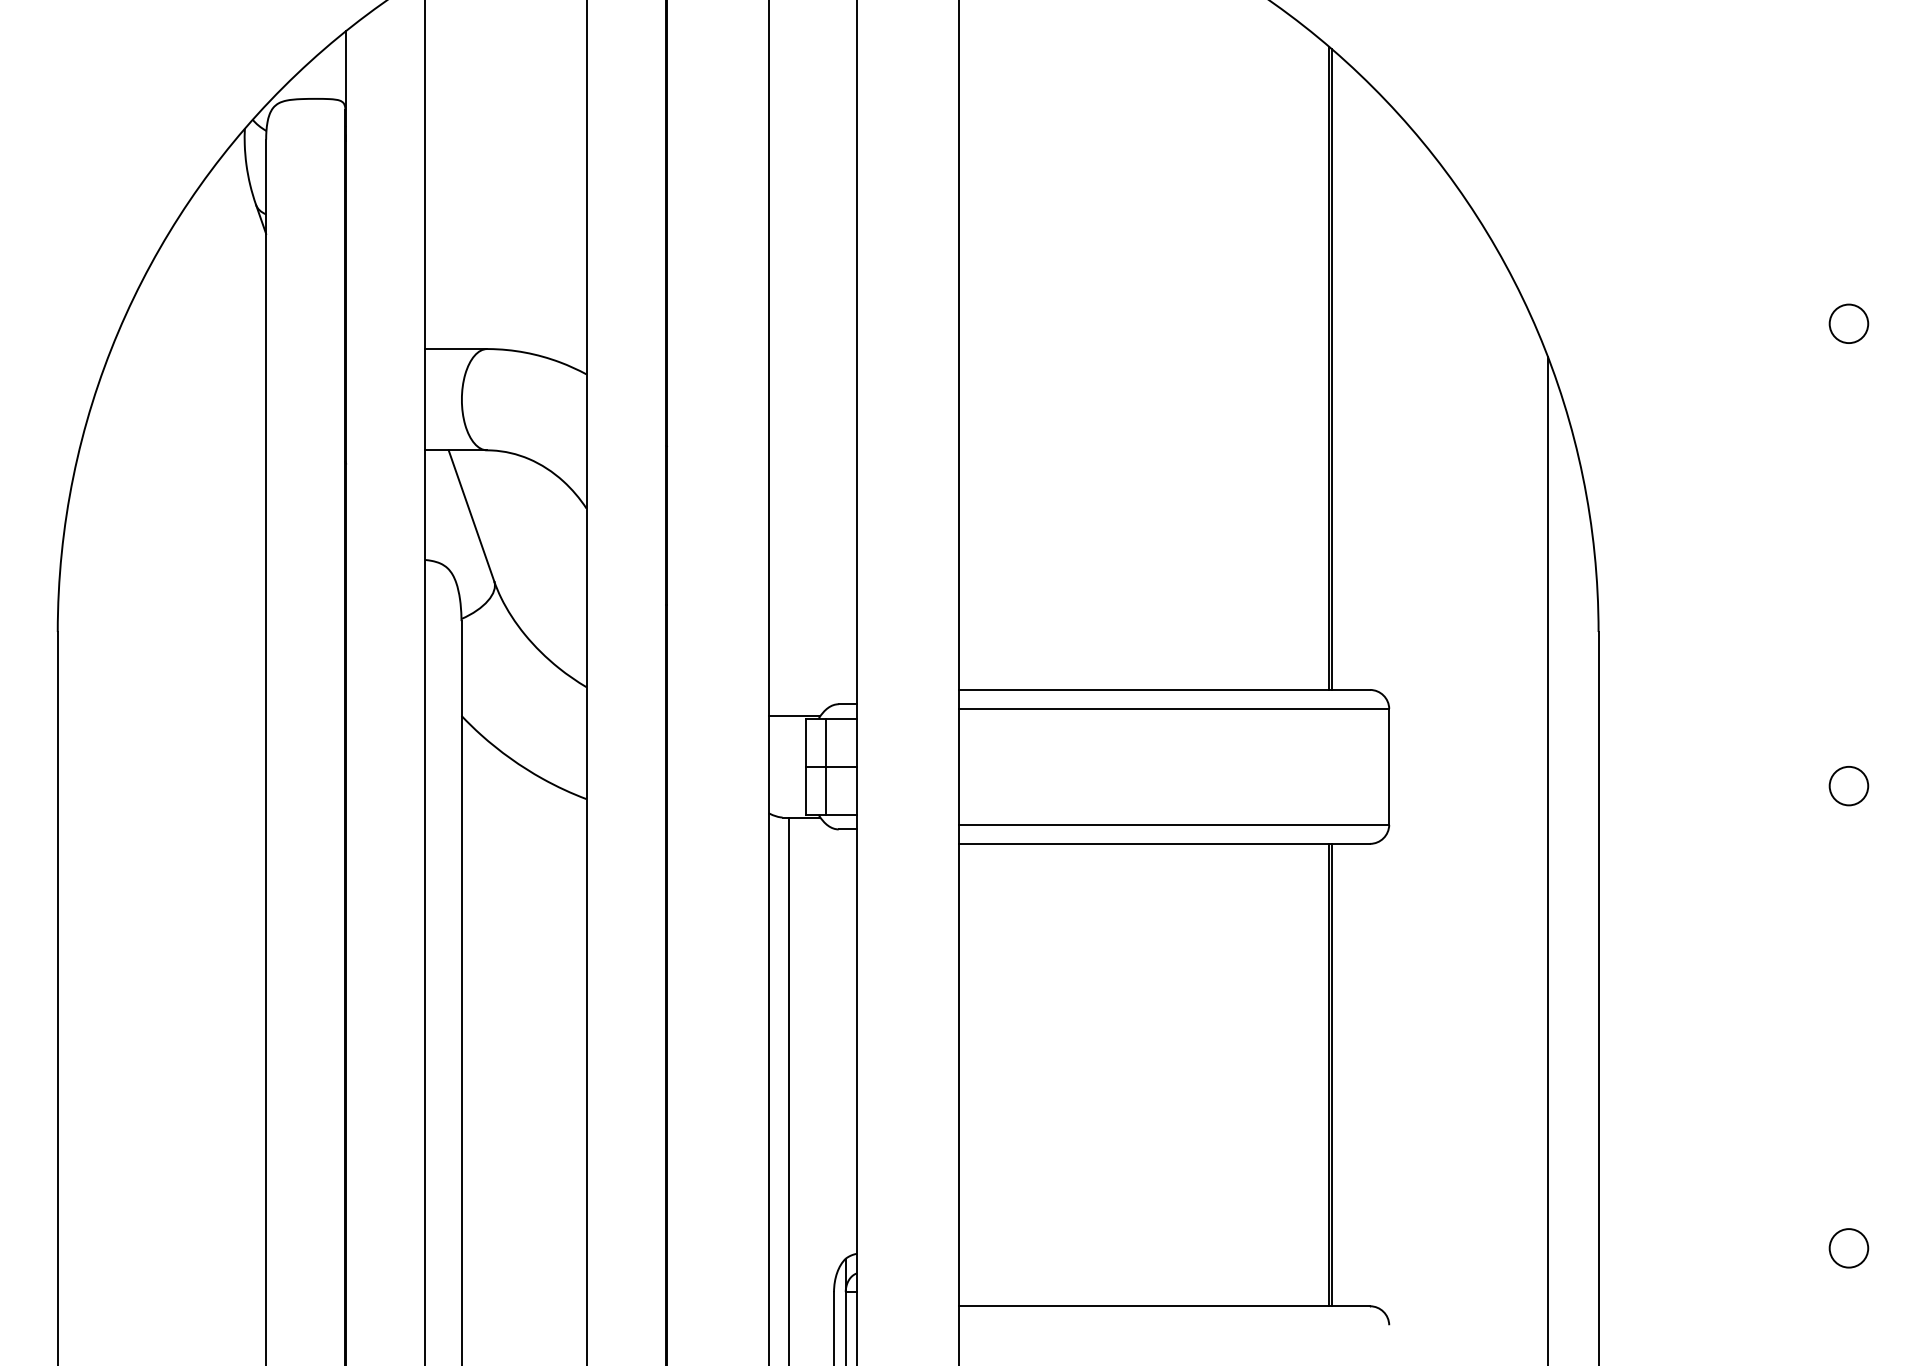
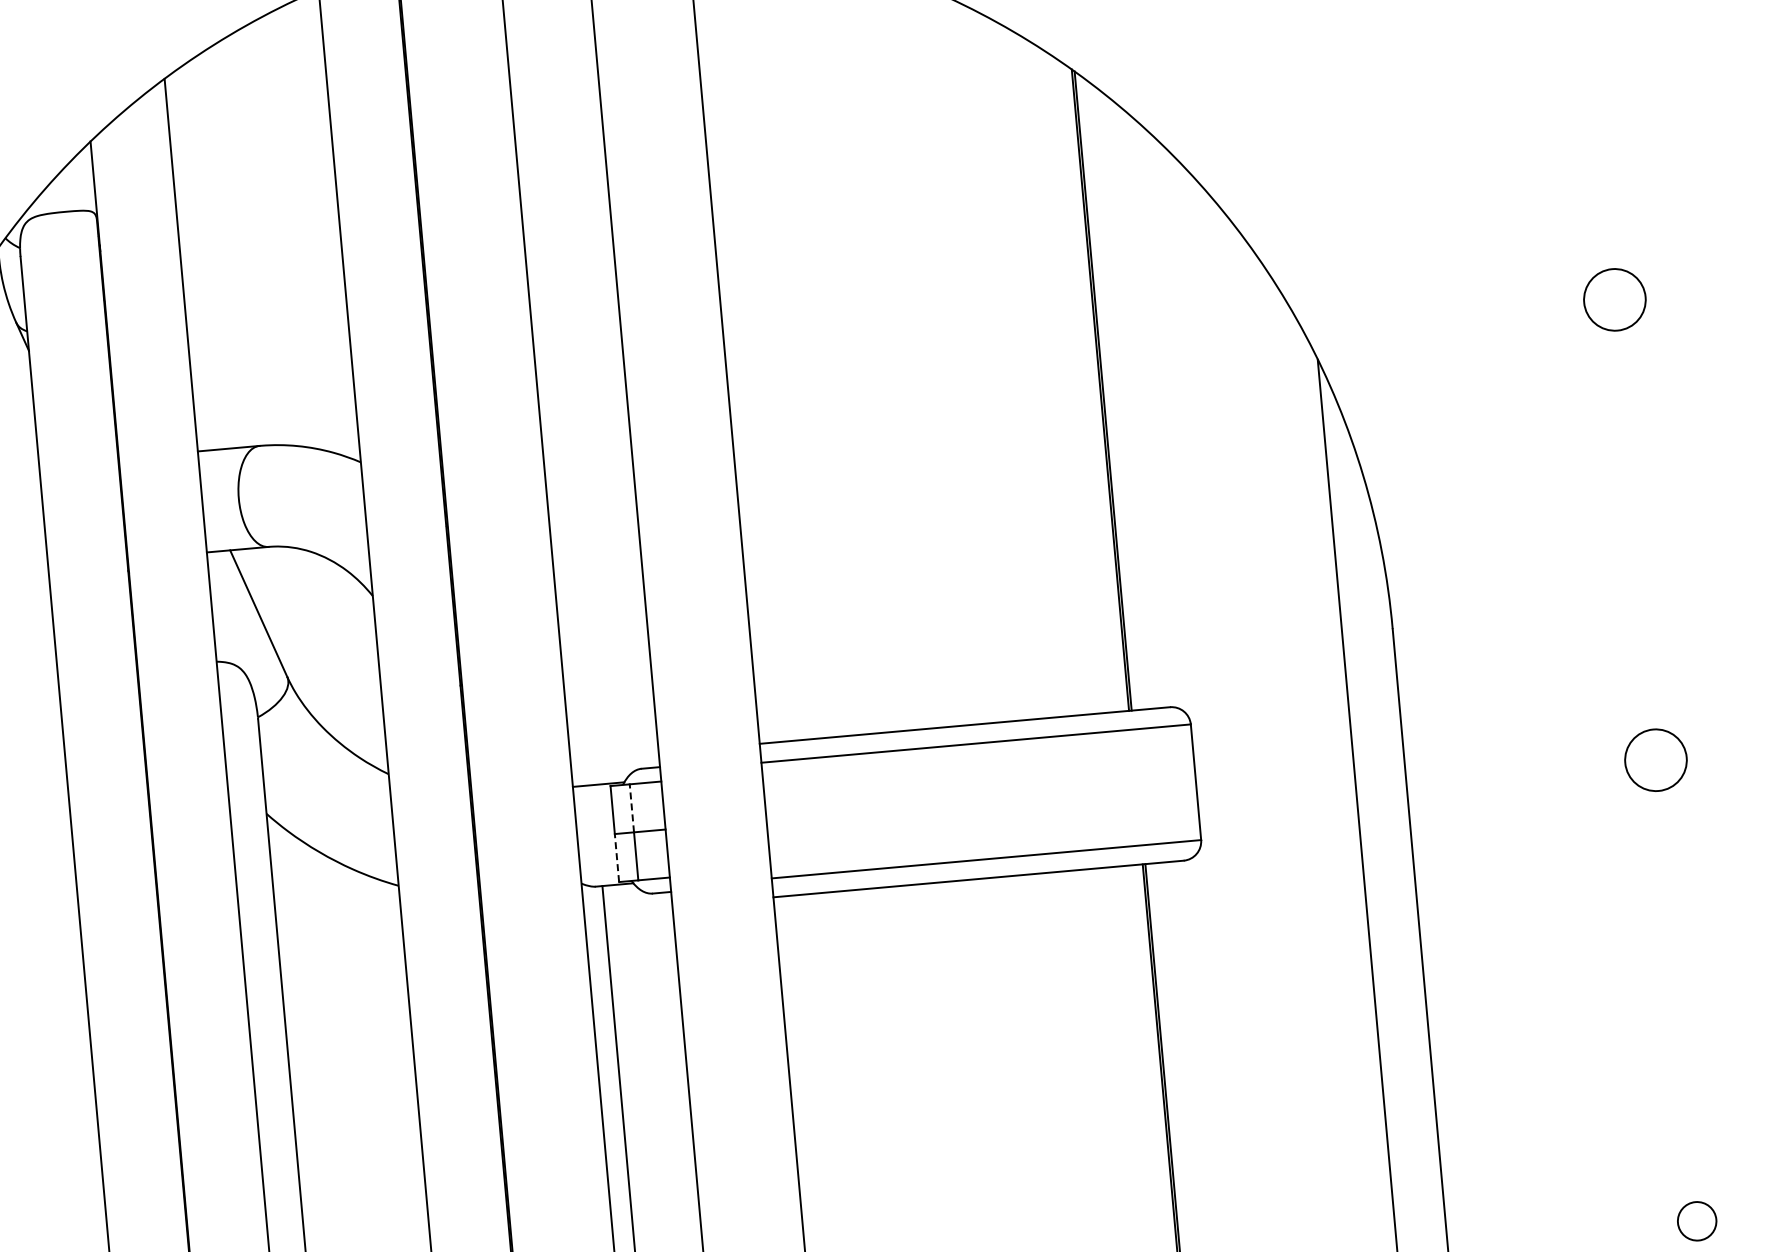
circle: (1848, 323) -> (1614, 299), size x1.6
line: (825, 742) -> (631, 808), solid -> dashed
circle: (1848, 786) -> (1655, 760), size x1.6
line: (806, 790) -> (617, 857), solid -> dashed

